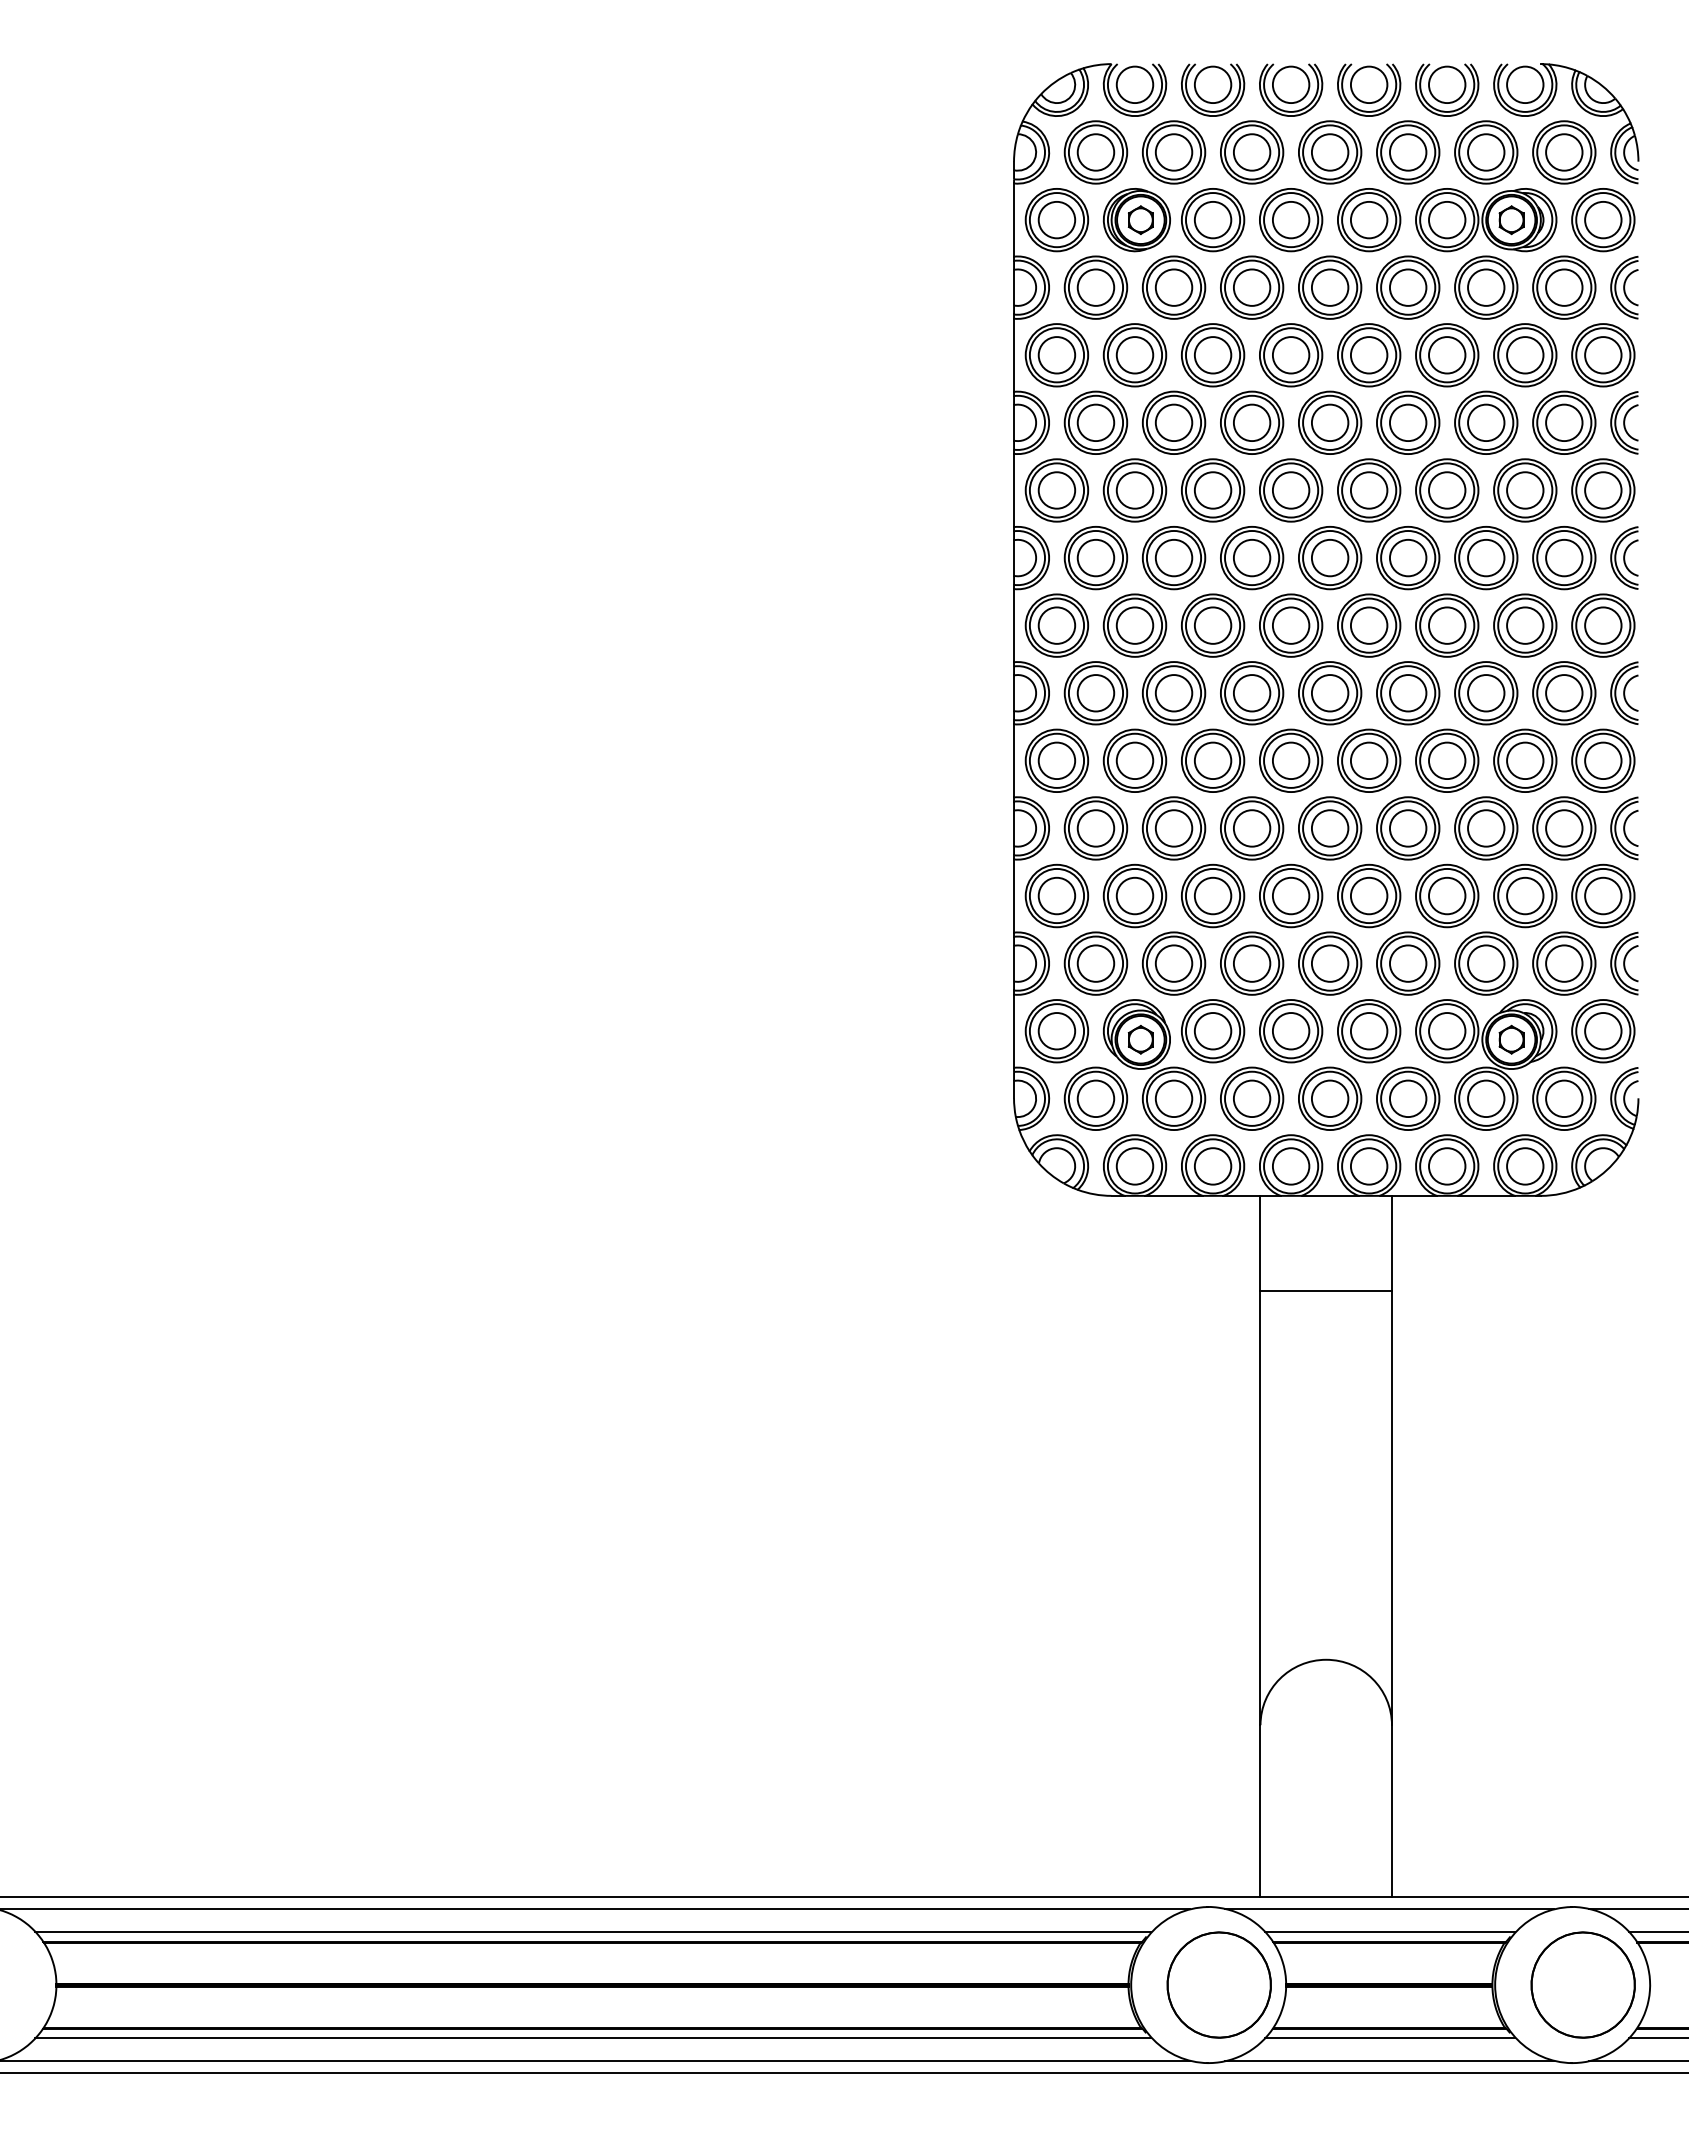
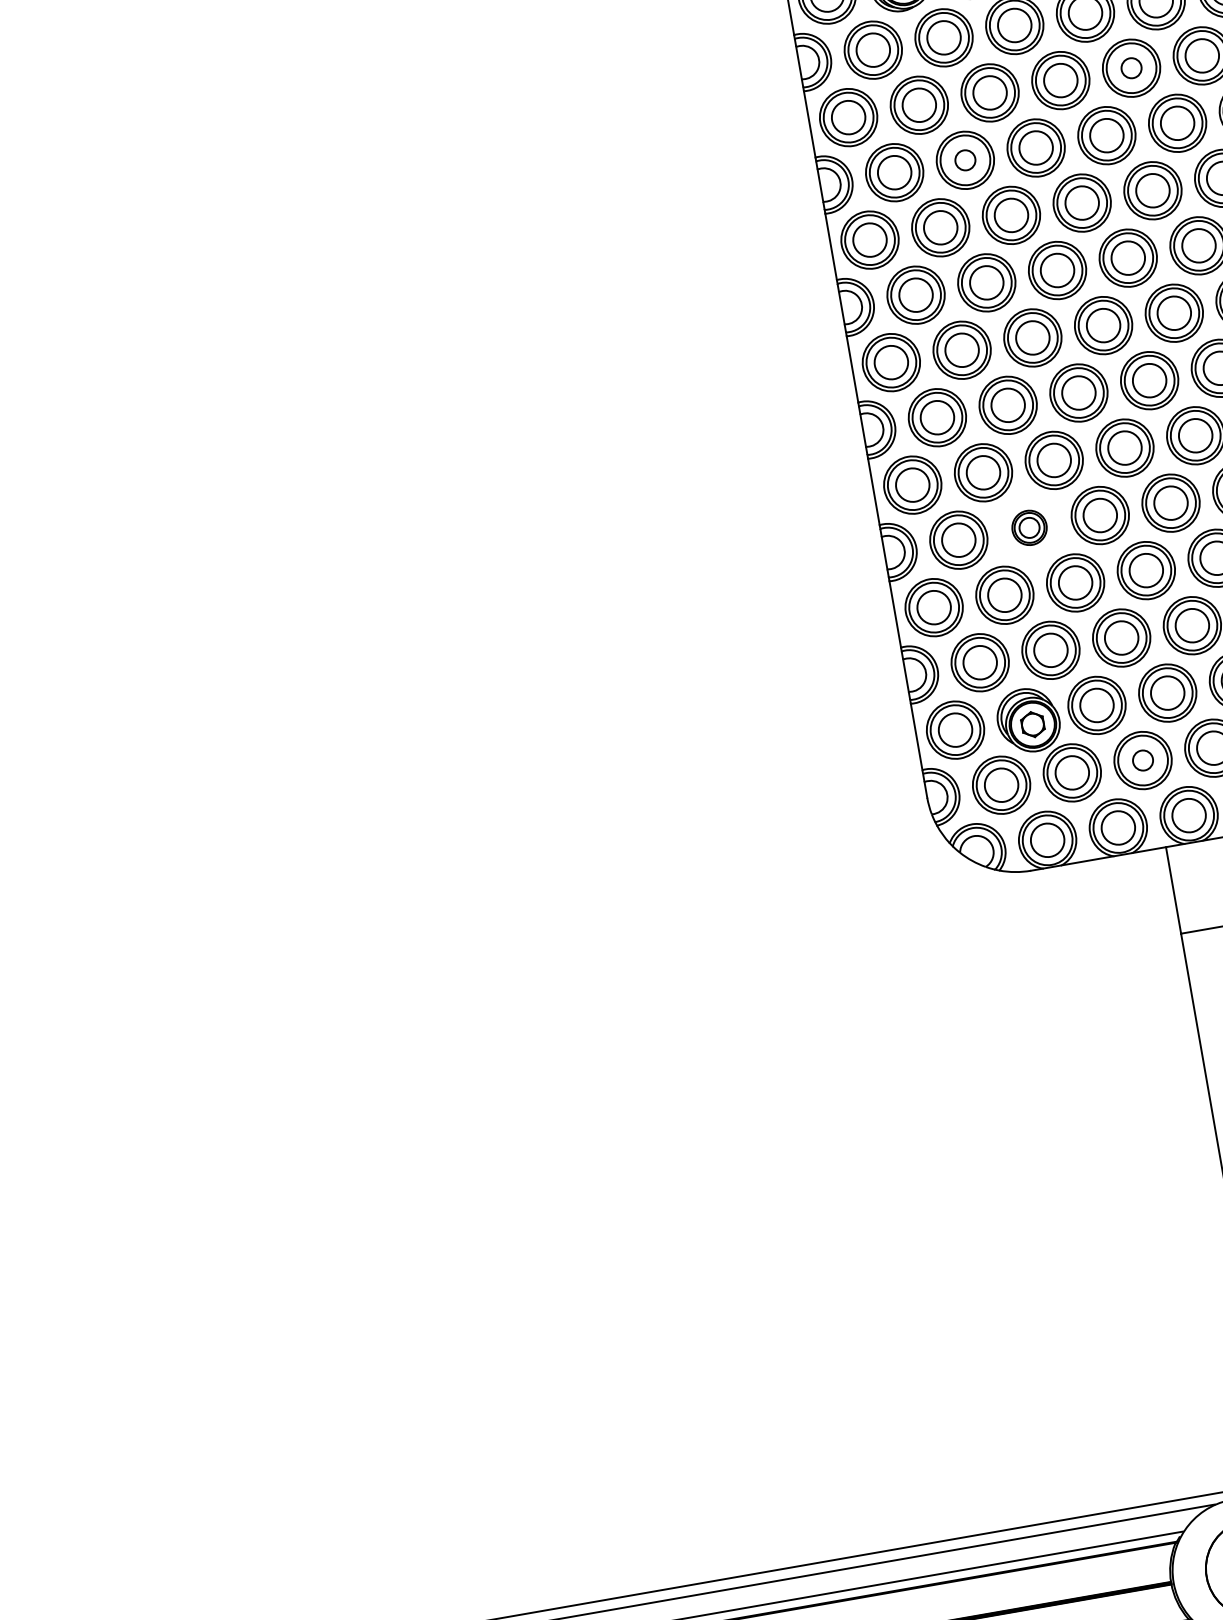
circle: (1368, 355) -> (1130, 68), size x0.6
circle: (1173, 422) -> (964, 160), size x0.6
part: (1173, 828) -> (1029, 528), size x0.6
circle: (1251, 1098) -> (1142, 760), size x0.6

